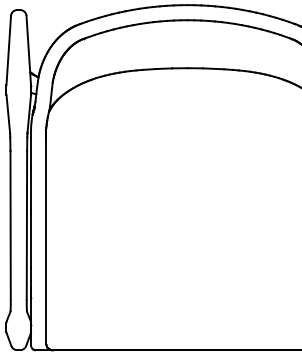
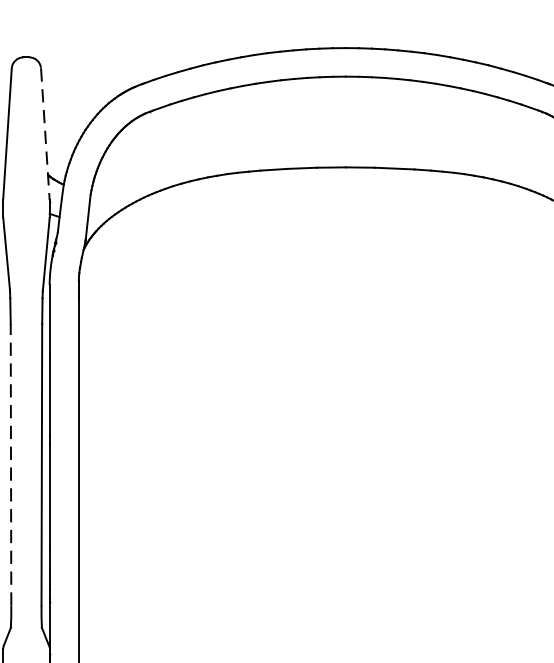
line: (28, 50) -> (44, 133), solid -> dashed
line: (10, 224) -> (10, 463), solid -> dashed

